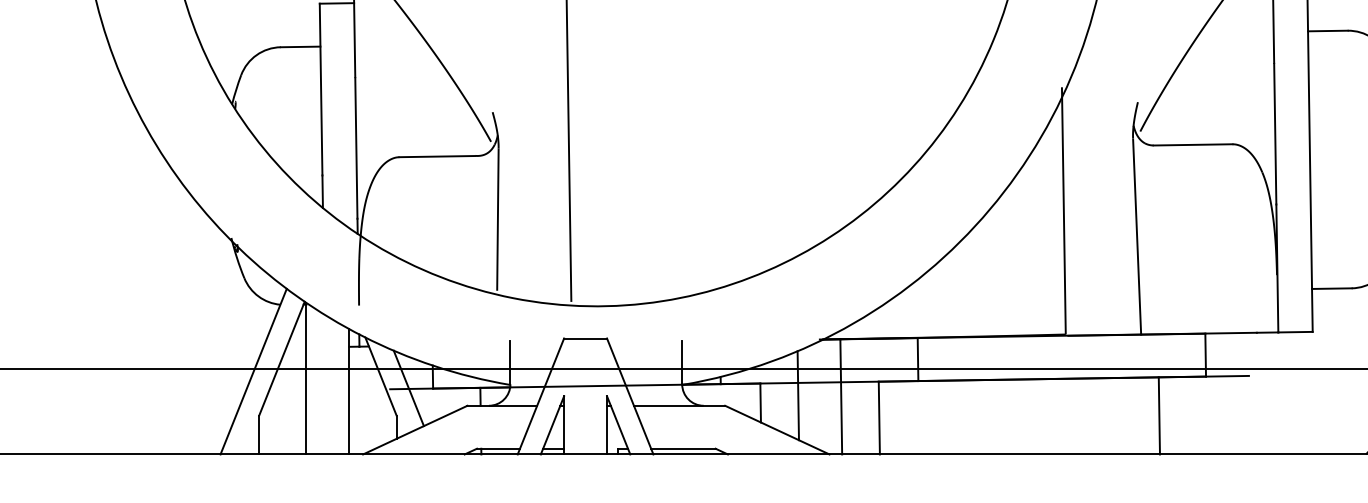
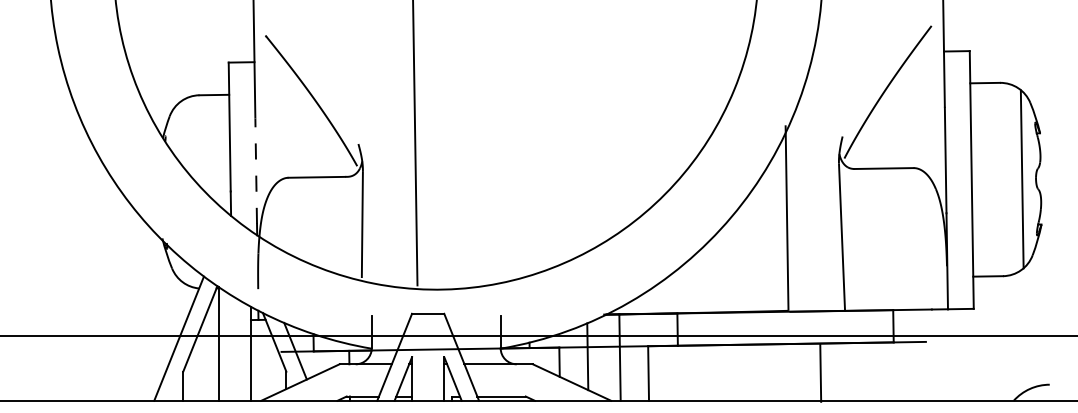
line: (356, 148) -> (256, 171), solid -> dashed
line: (1159, 415) -> (820, 372), moved

